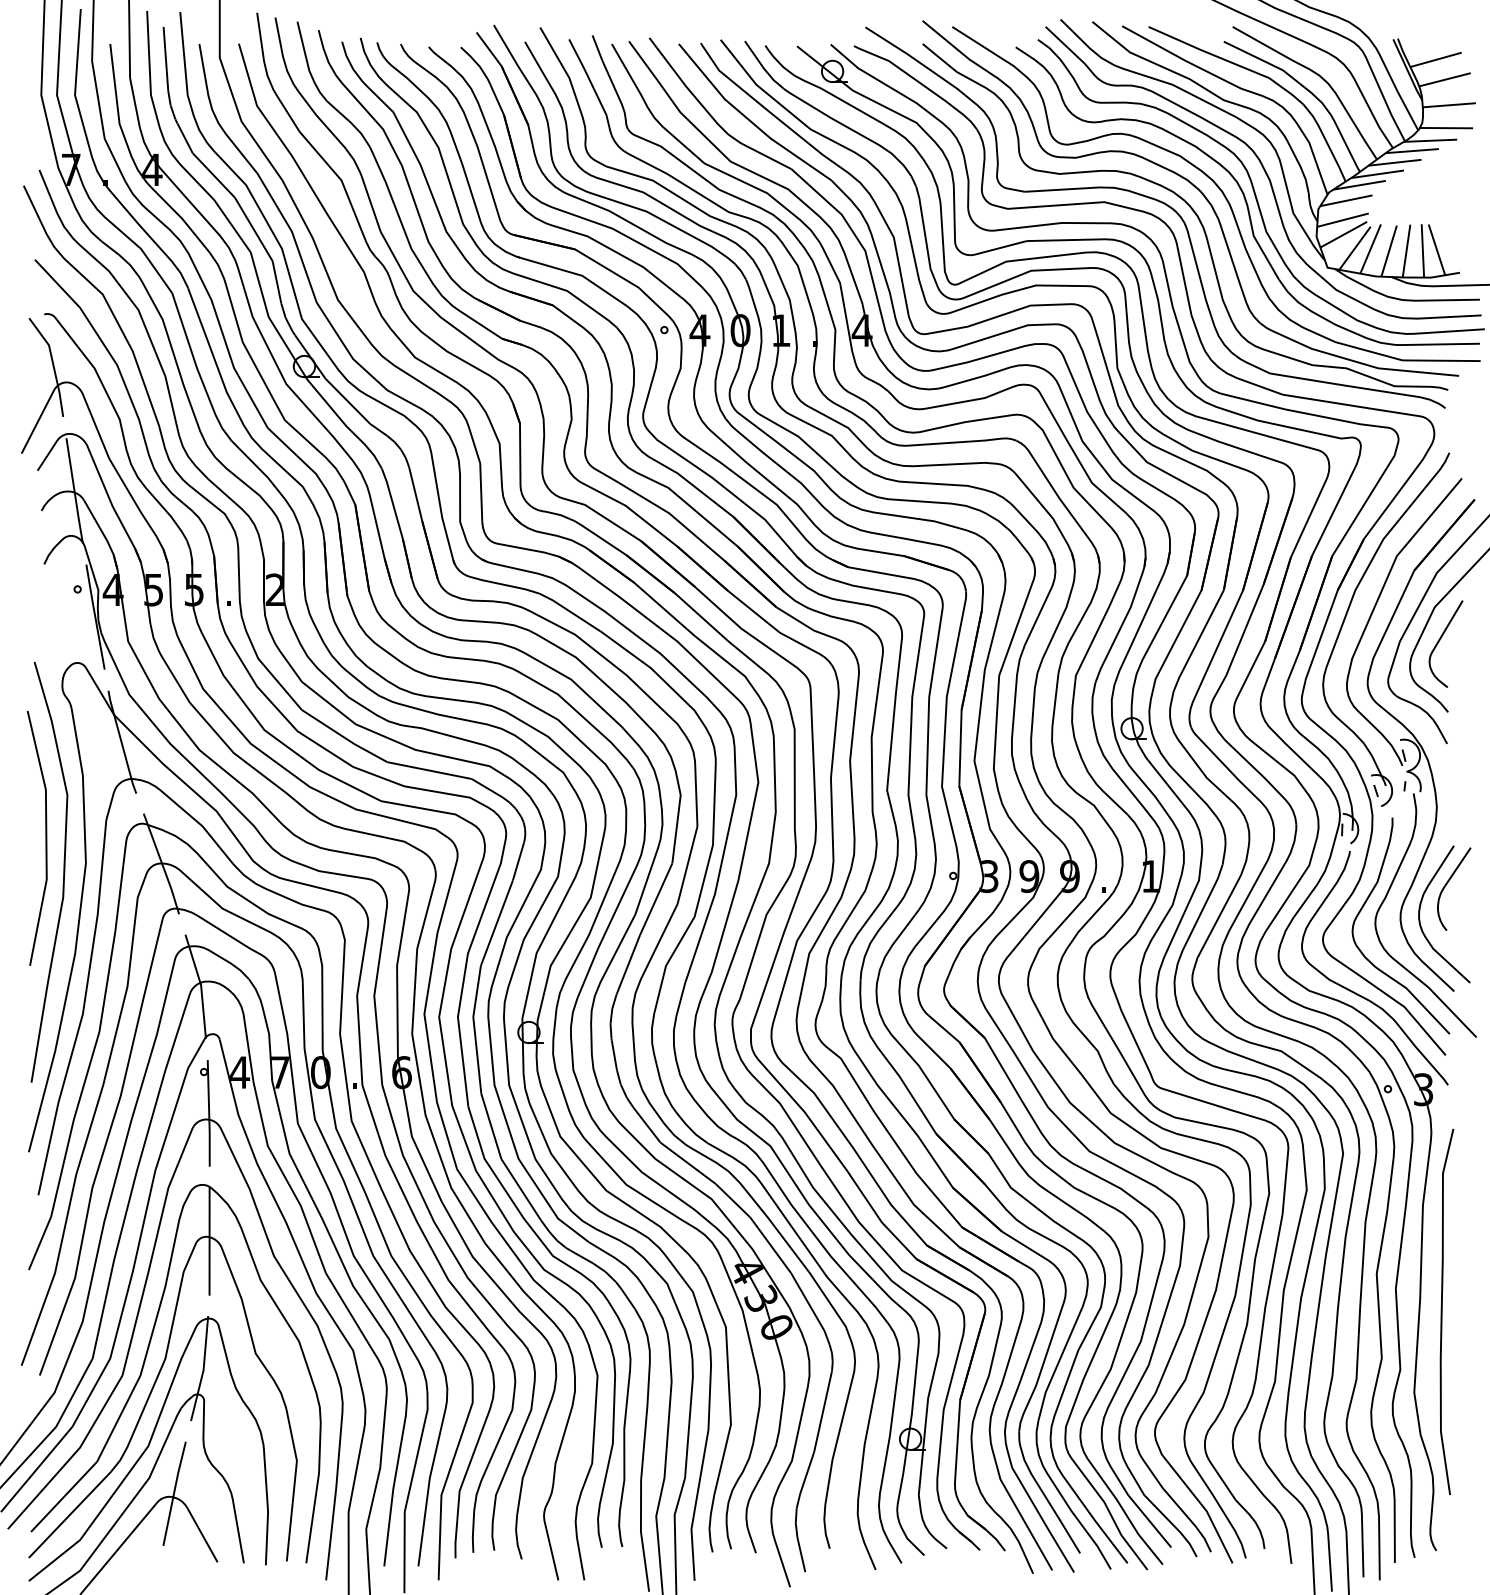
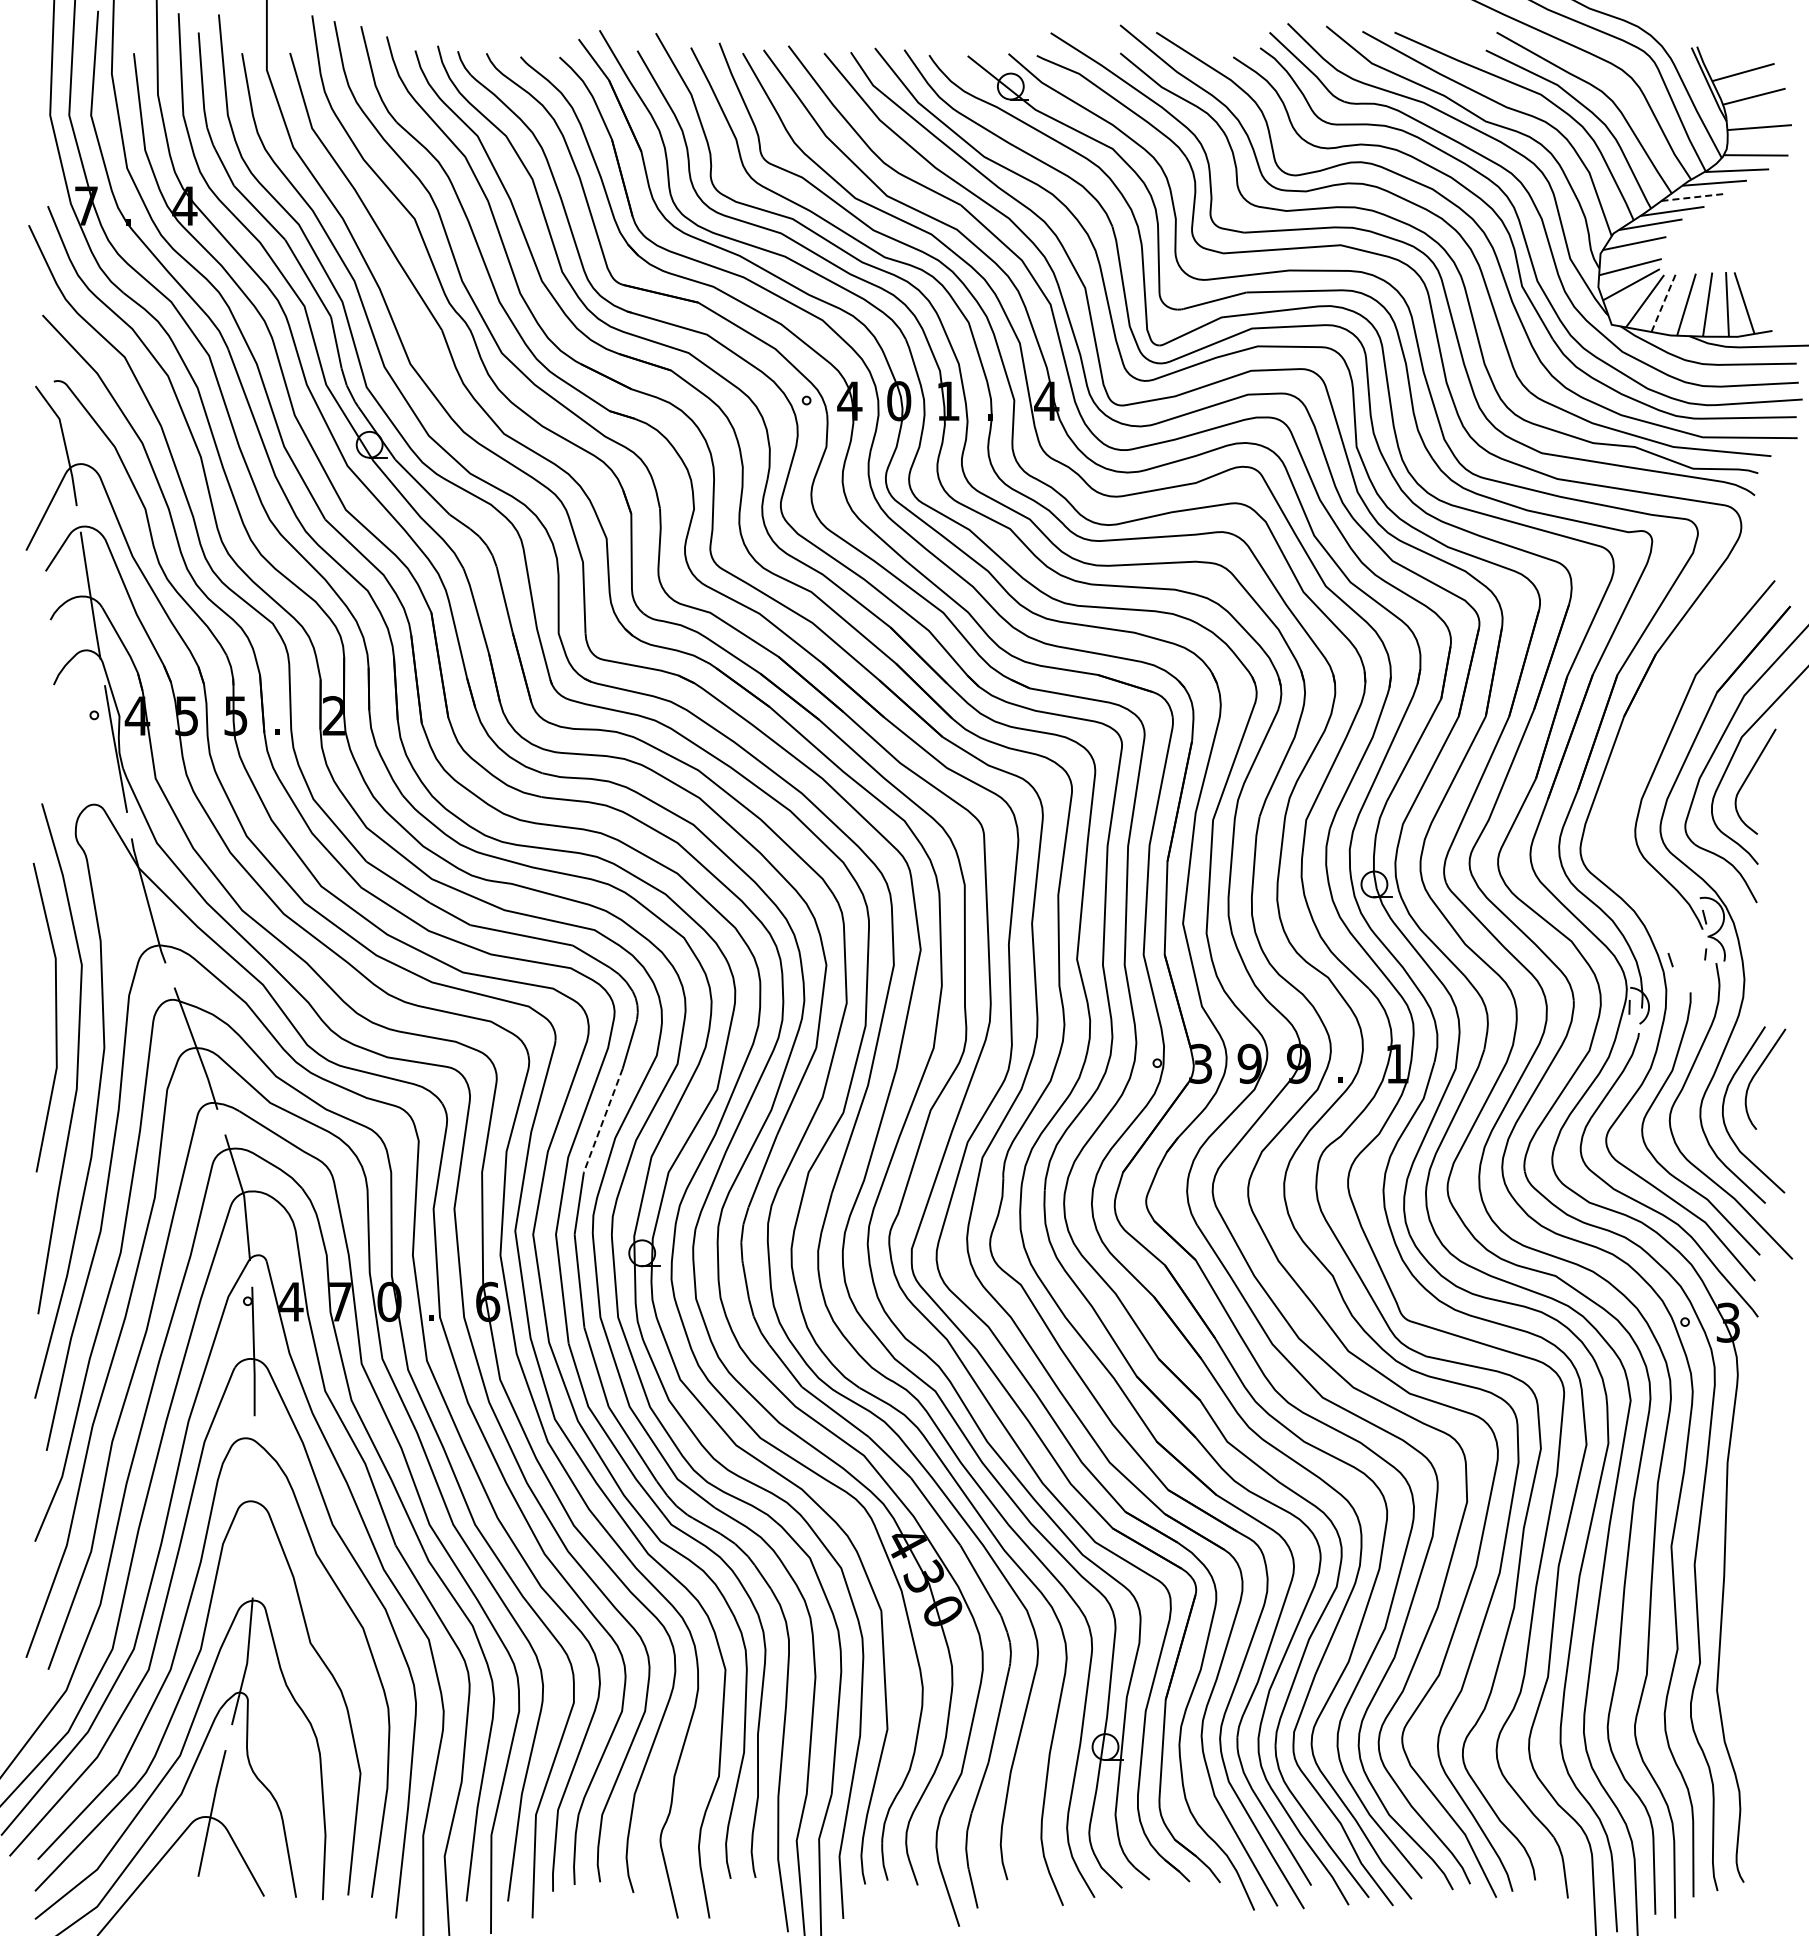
line: (1395, 162) -> (1694, 197), solid -> dashed
line: (1371, 248) -> (1664, 301), solid -> dashed
part: (1346, 617) -> (1634, 749), removed
line: (497, 923) -> (603, 1121), solid -> dashed
line: (209, 1241) -> (254, 1506), removed
curve: (1442, 1311) -> (1751, 1592), removed

